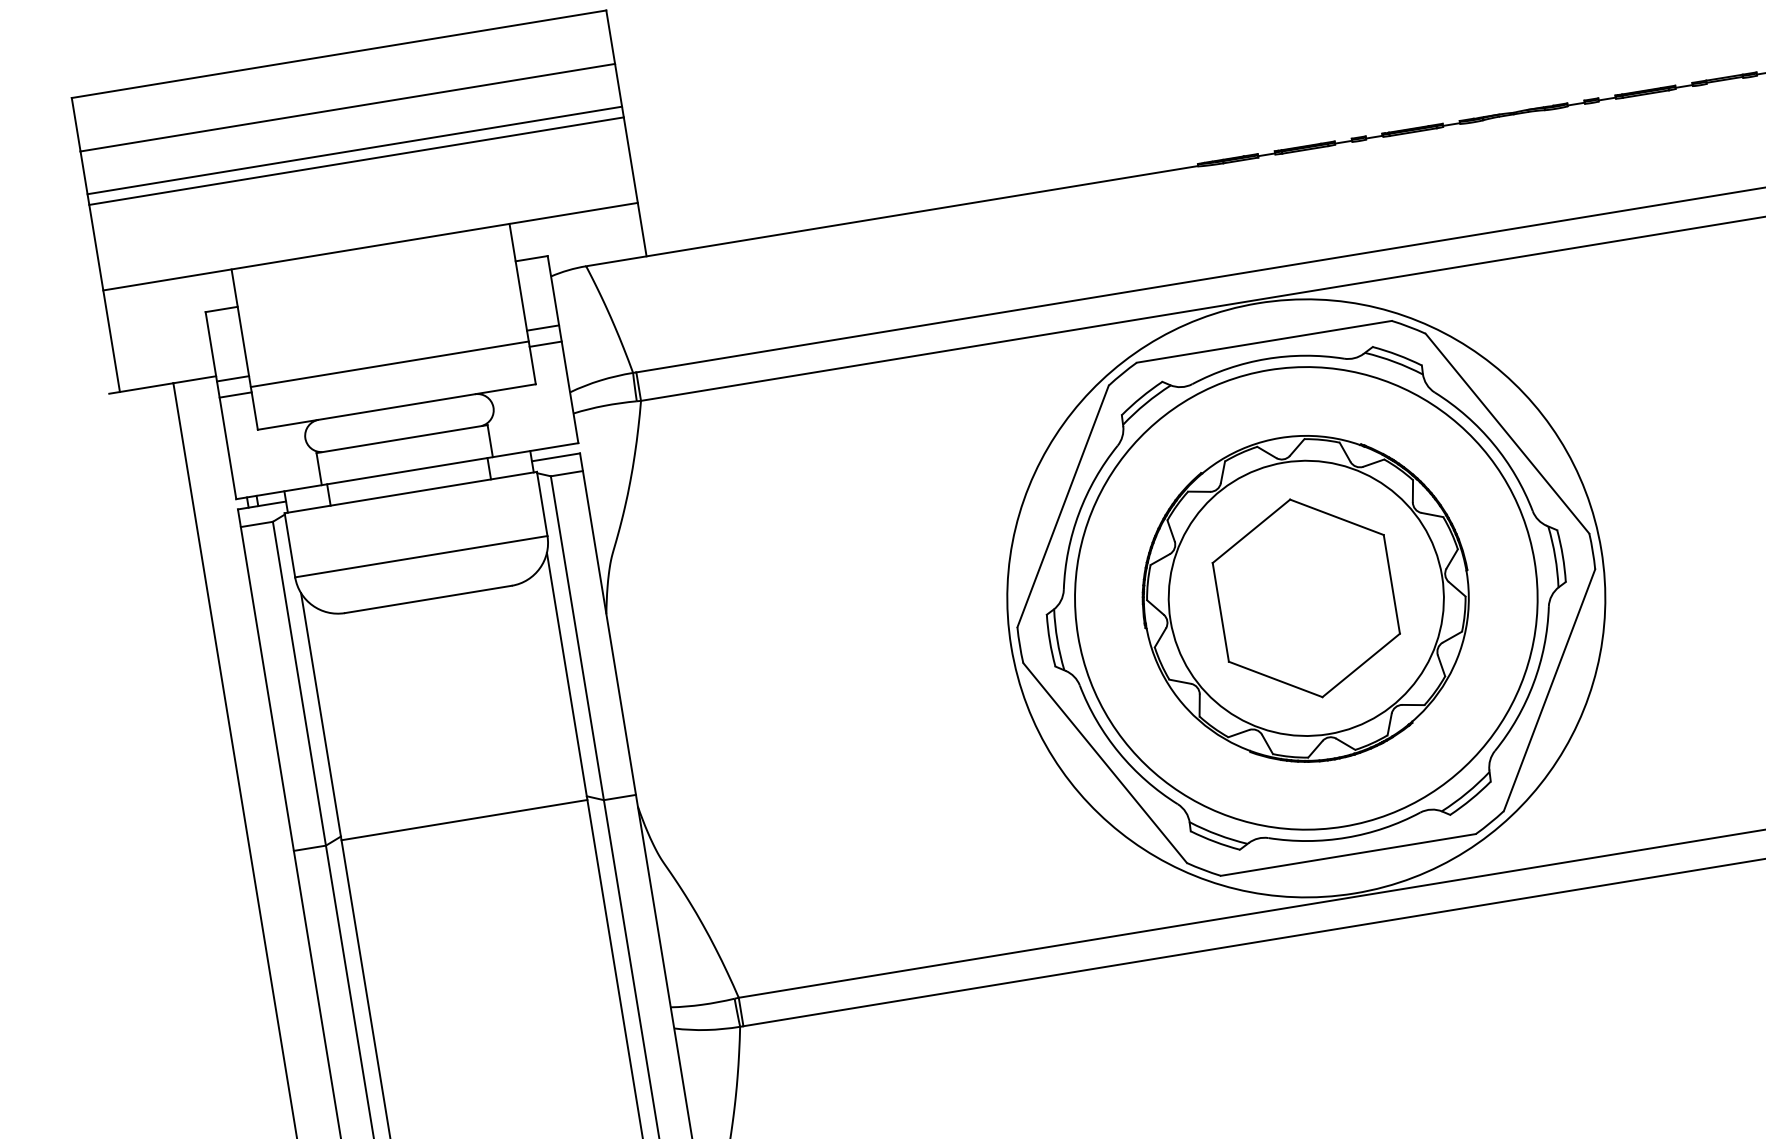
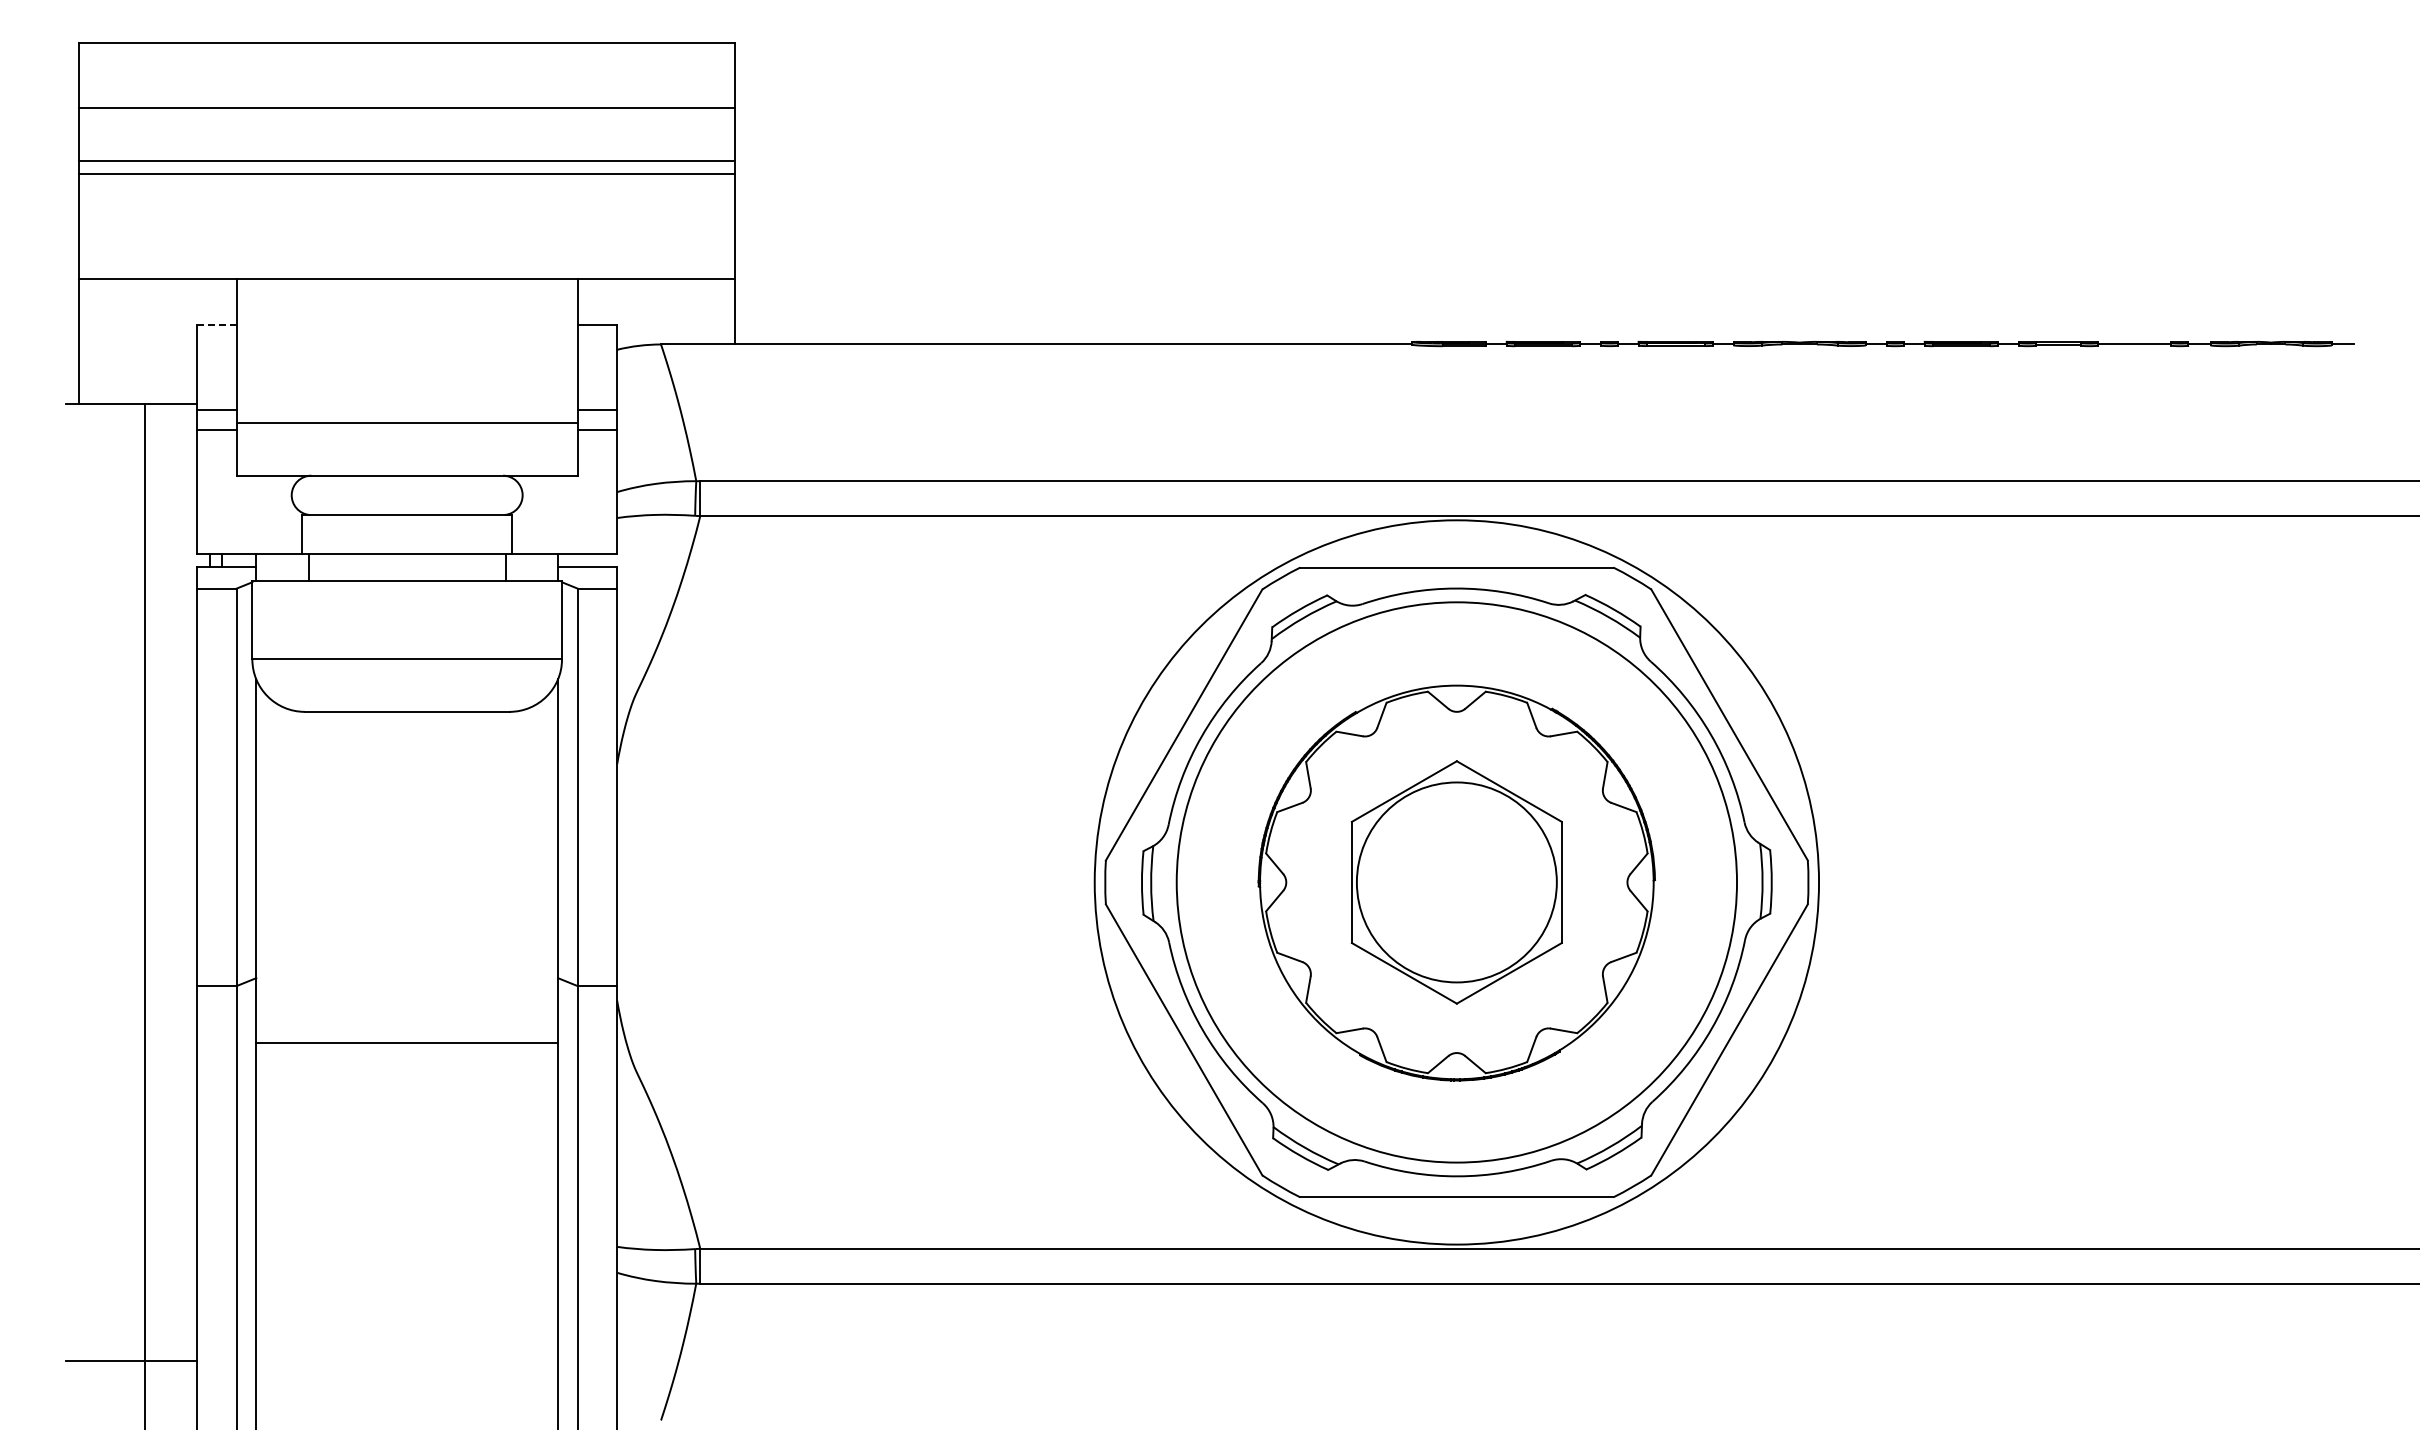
line: (221, 309) -> (216, 324), solid -> dashed
circle: (1306, 598) -> (1456, 882), size x0.6
line: (464, 819) -> (407, 1042), moved

